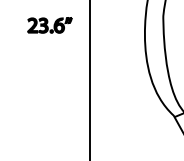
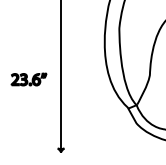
part: (49, 25) -> (28, 79), moved

